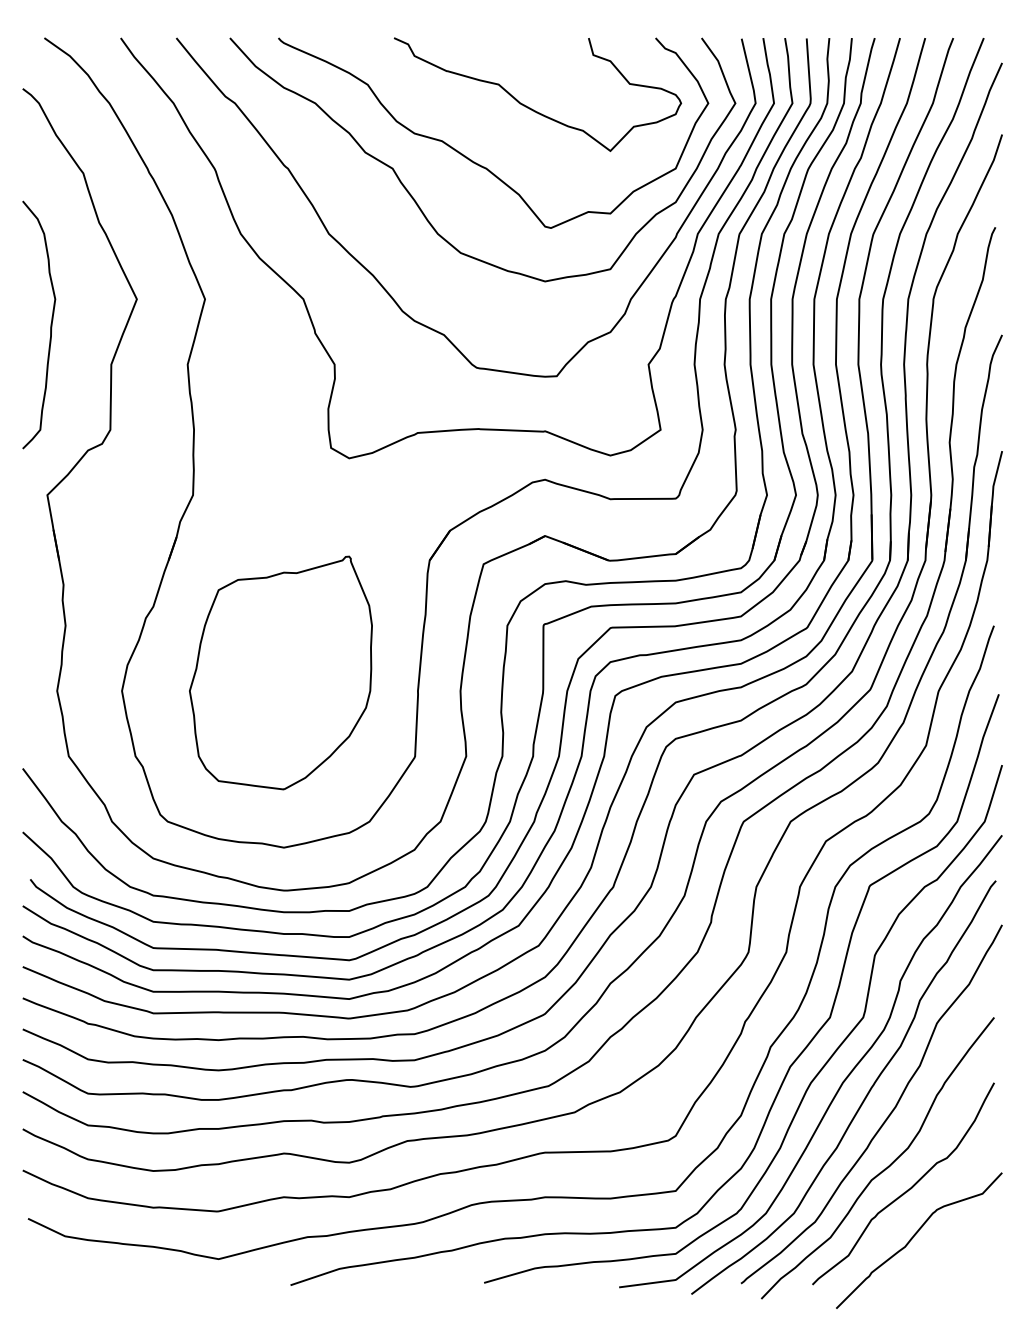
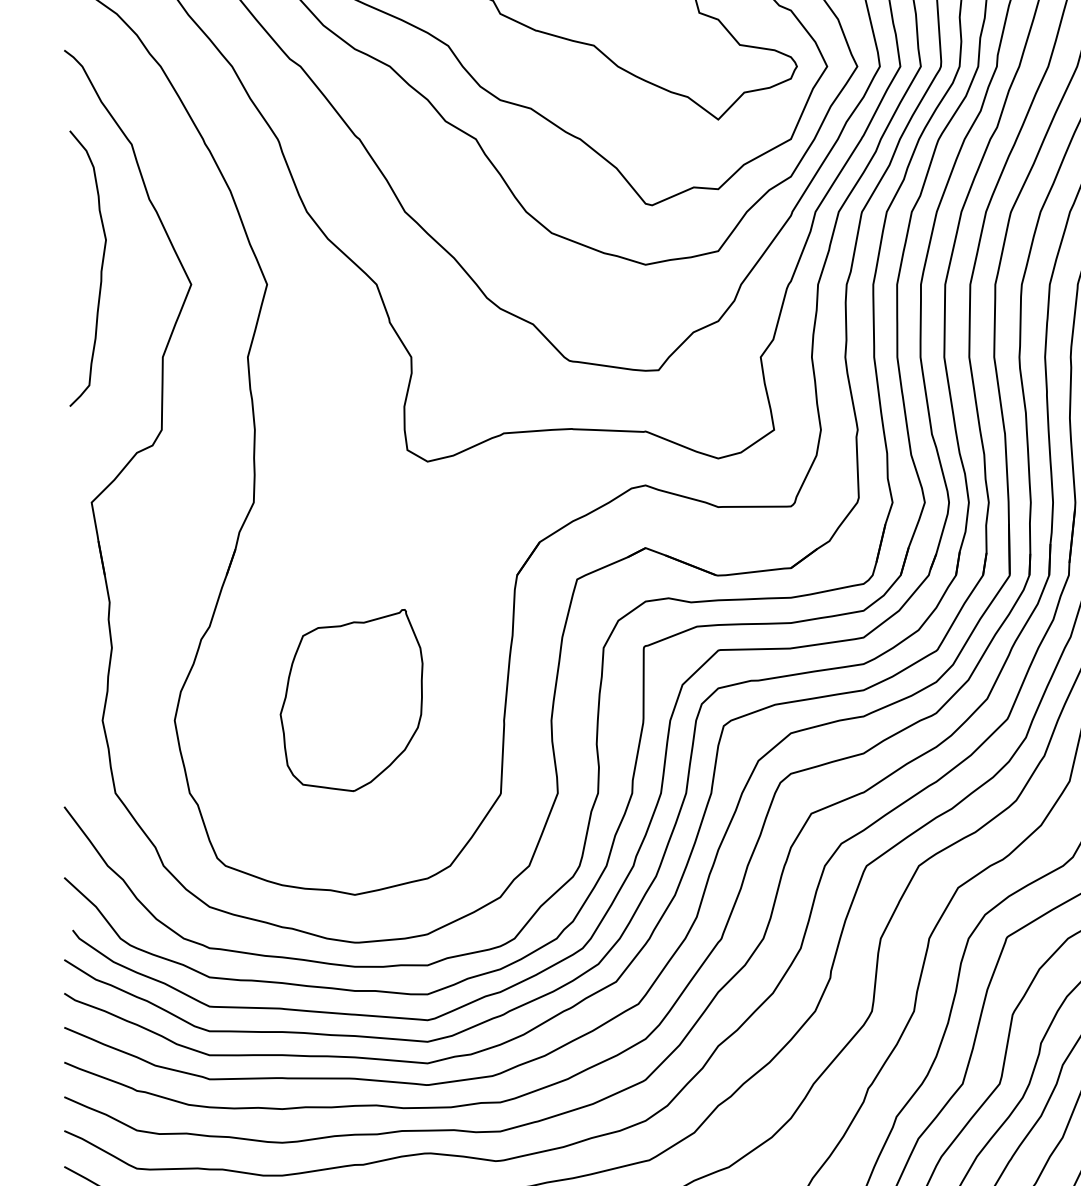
curve: (50, 324) -> (100, 268), moved
part: (280, 672) -> (351, 699), size x0.7

